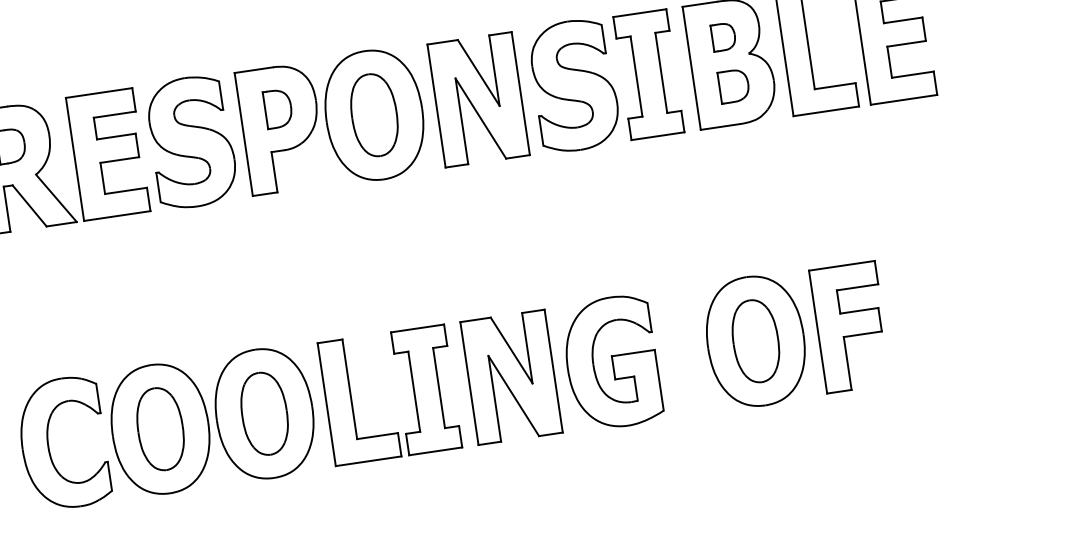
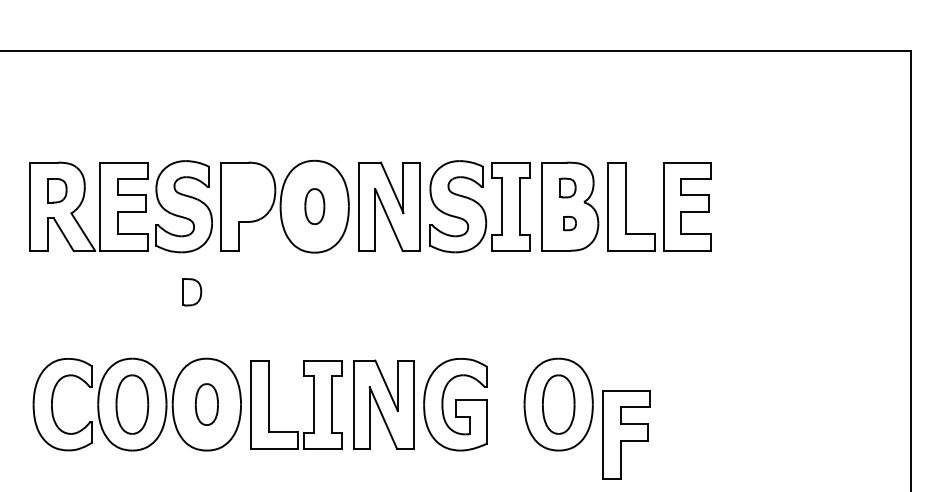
part: (733, 86) -> (569, 223), size x0.6
part: (278, 109) -> (192, 292), moved
part: (374, 114) -> (314, 206), size x0.6
part: (850, 327) -> (626, 434), moved
part: (264, 413) -> (206, 404), size x0.7

